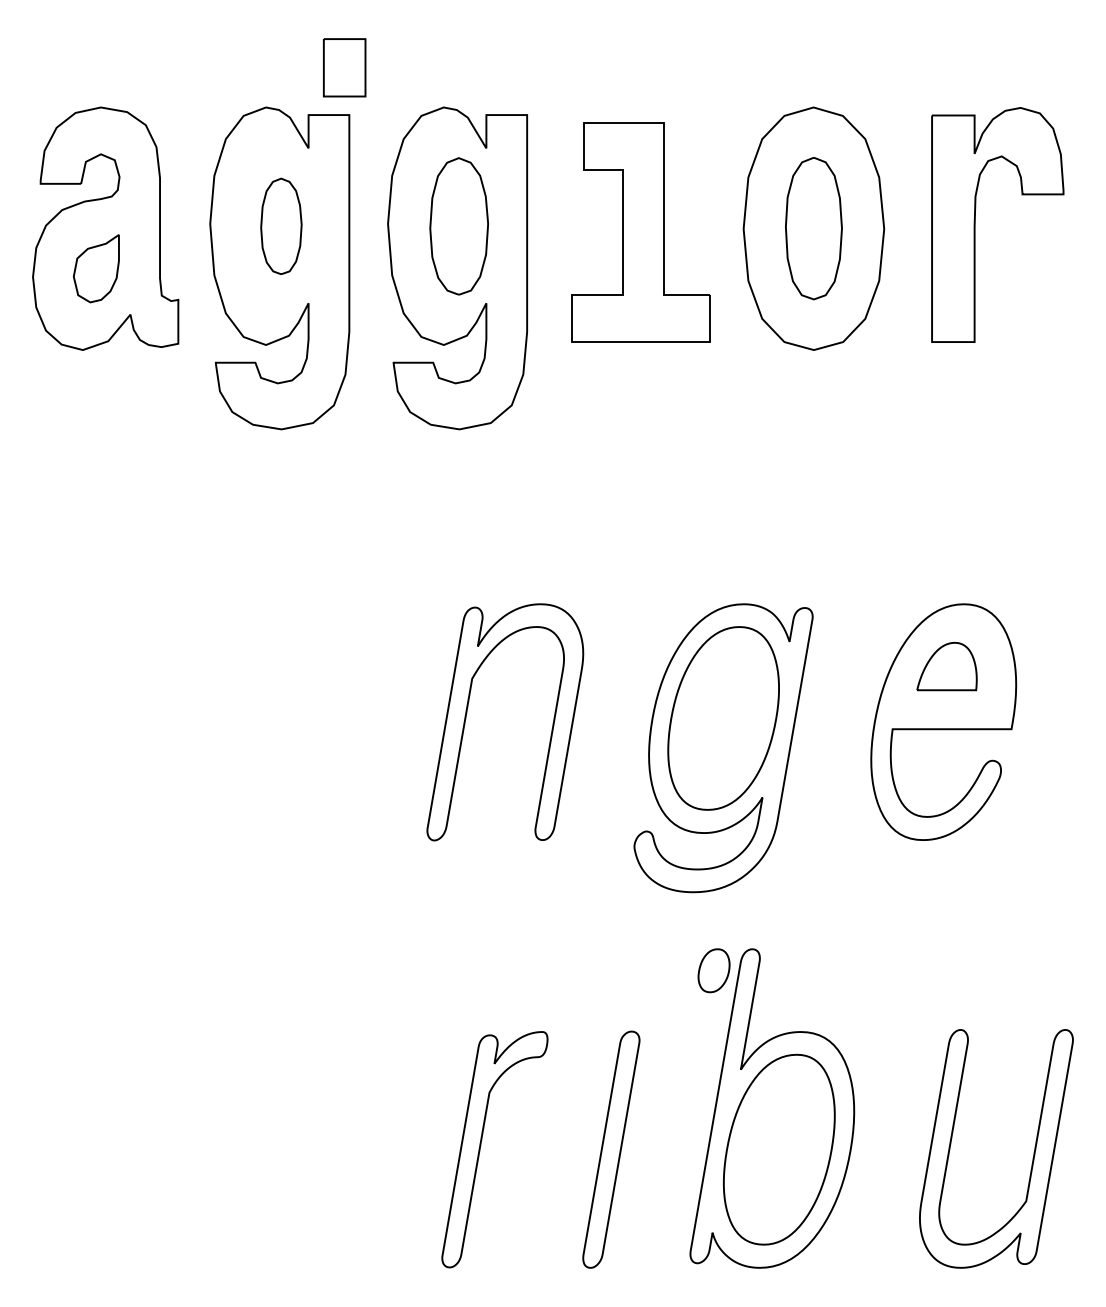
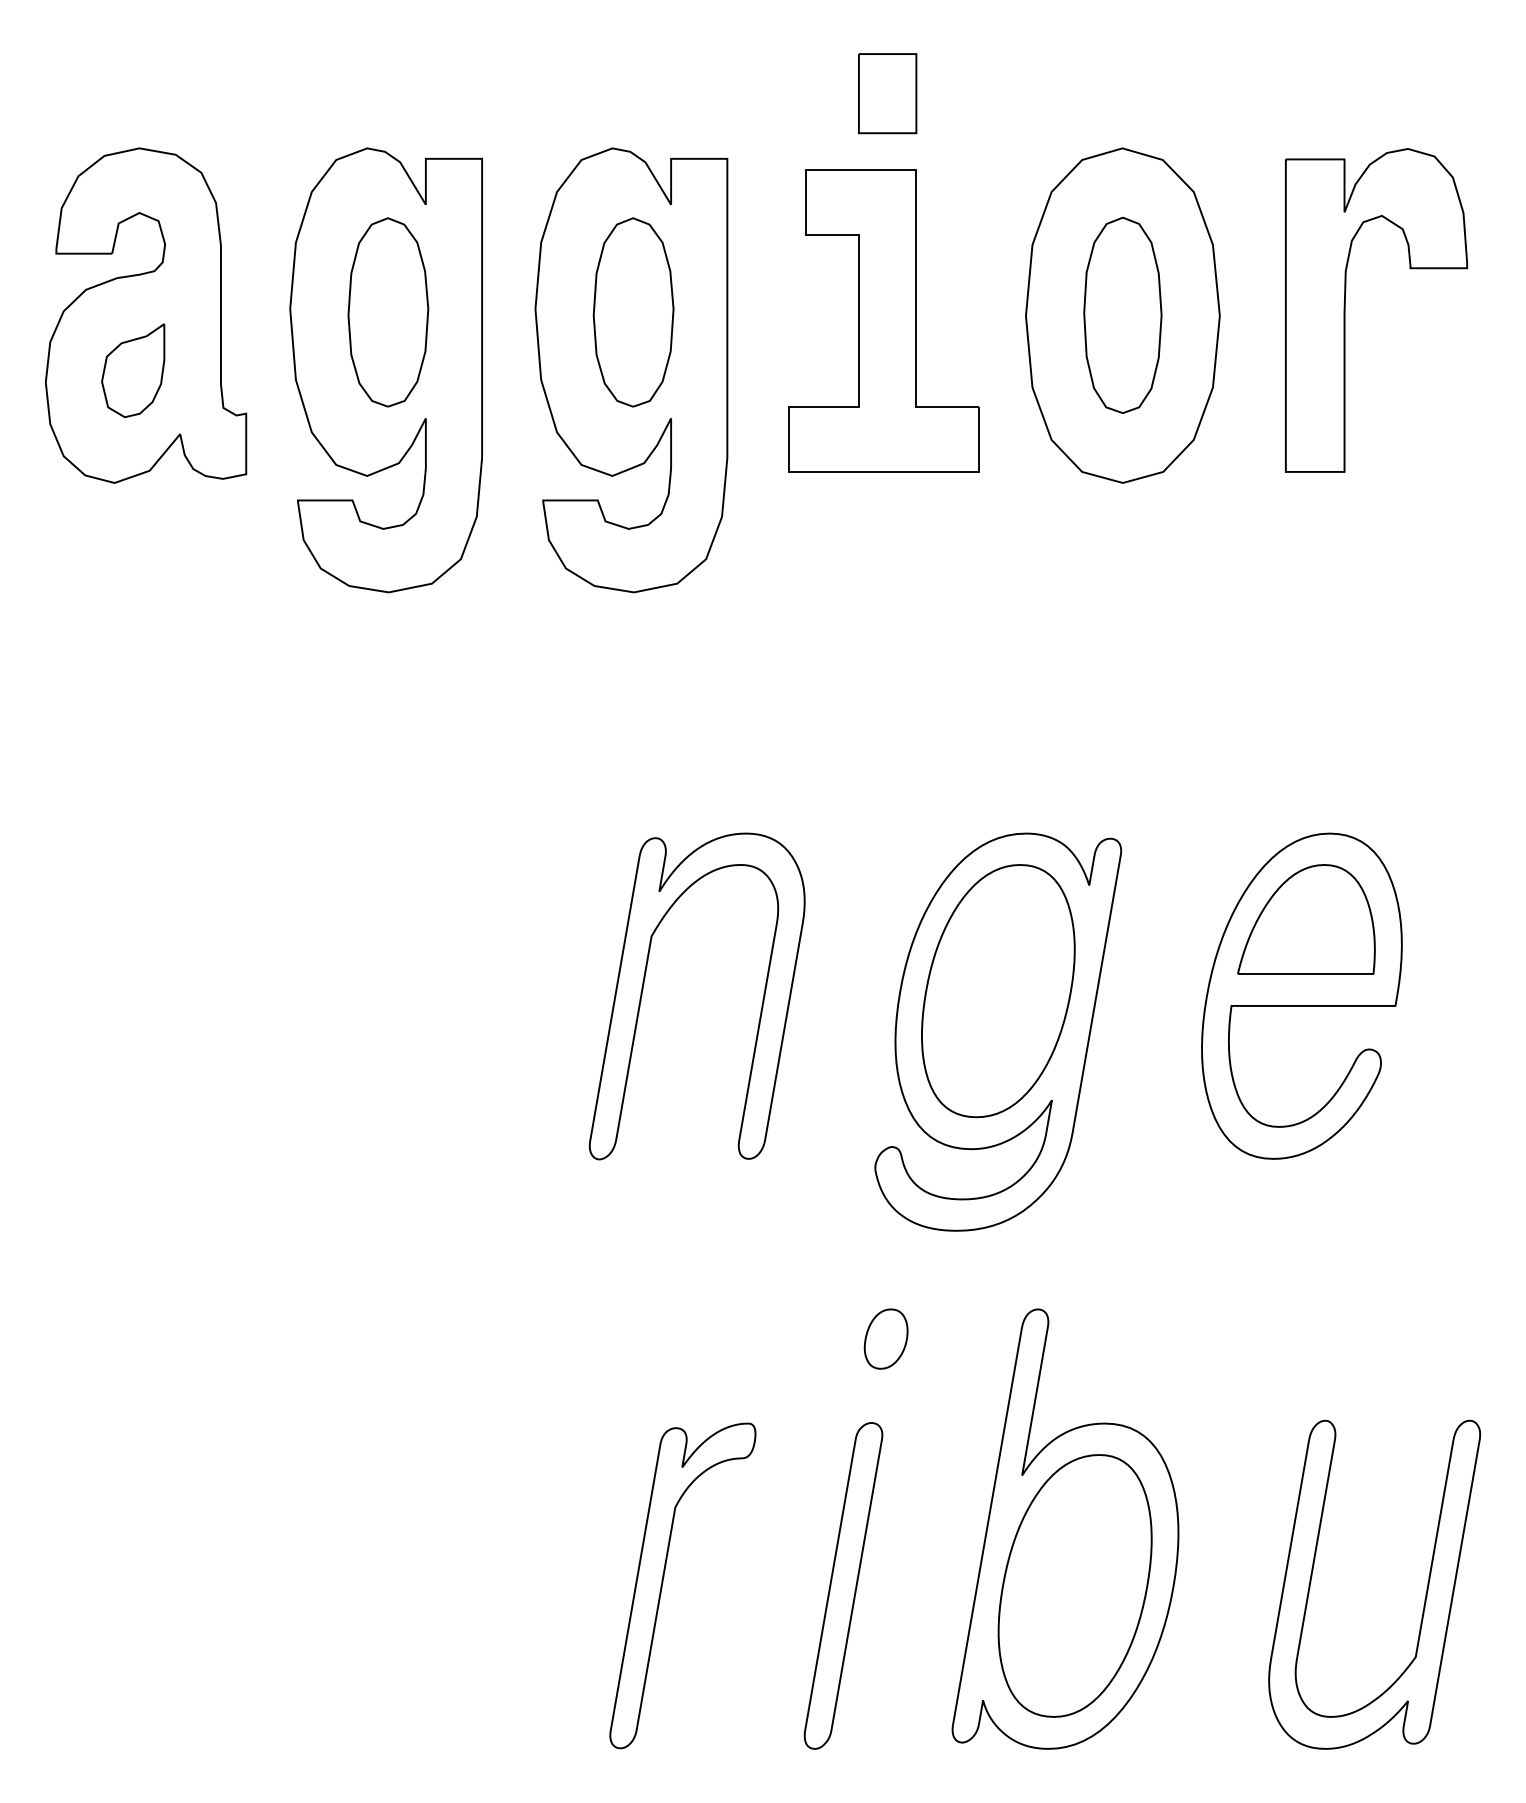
part: (344, 67) -> (887, 93), moved
part: (281, 226) -> (388, 312), size x1.43
part: (947, 666) -> (1306, 919), size x1.67
part: (713, 970) -> (885, 1338), moved

